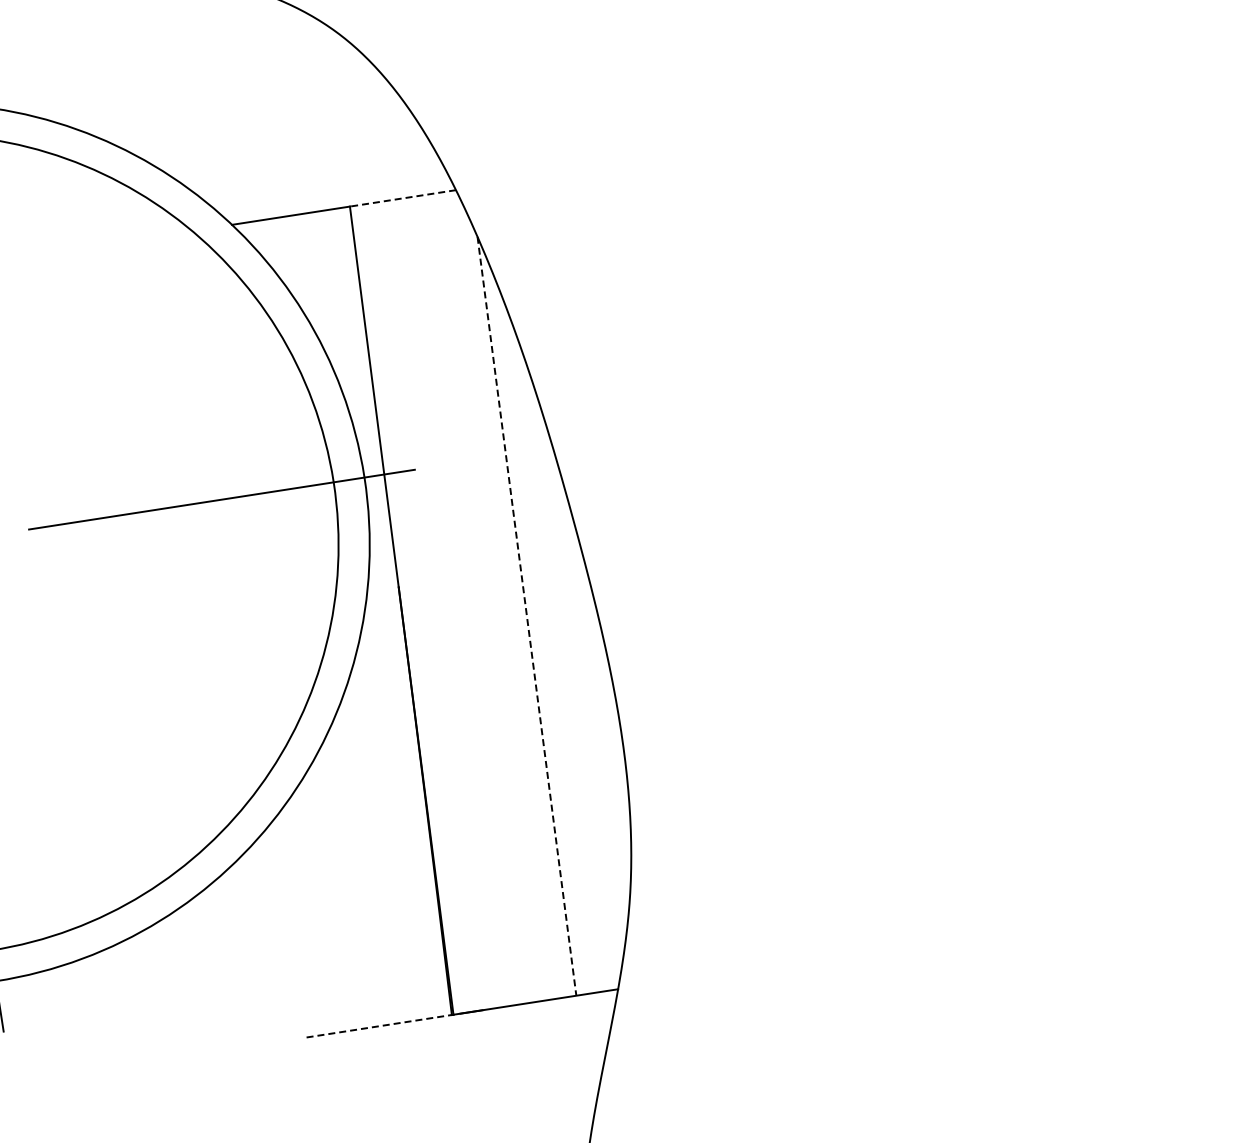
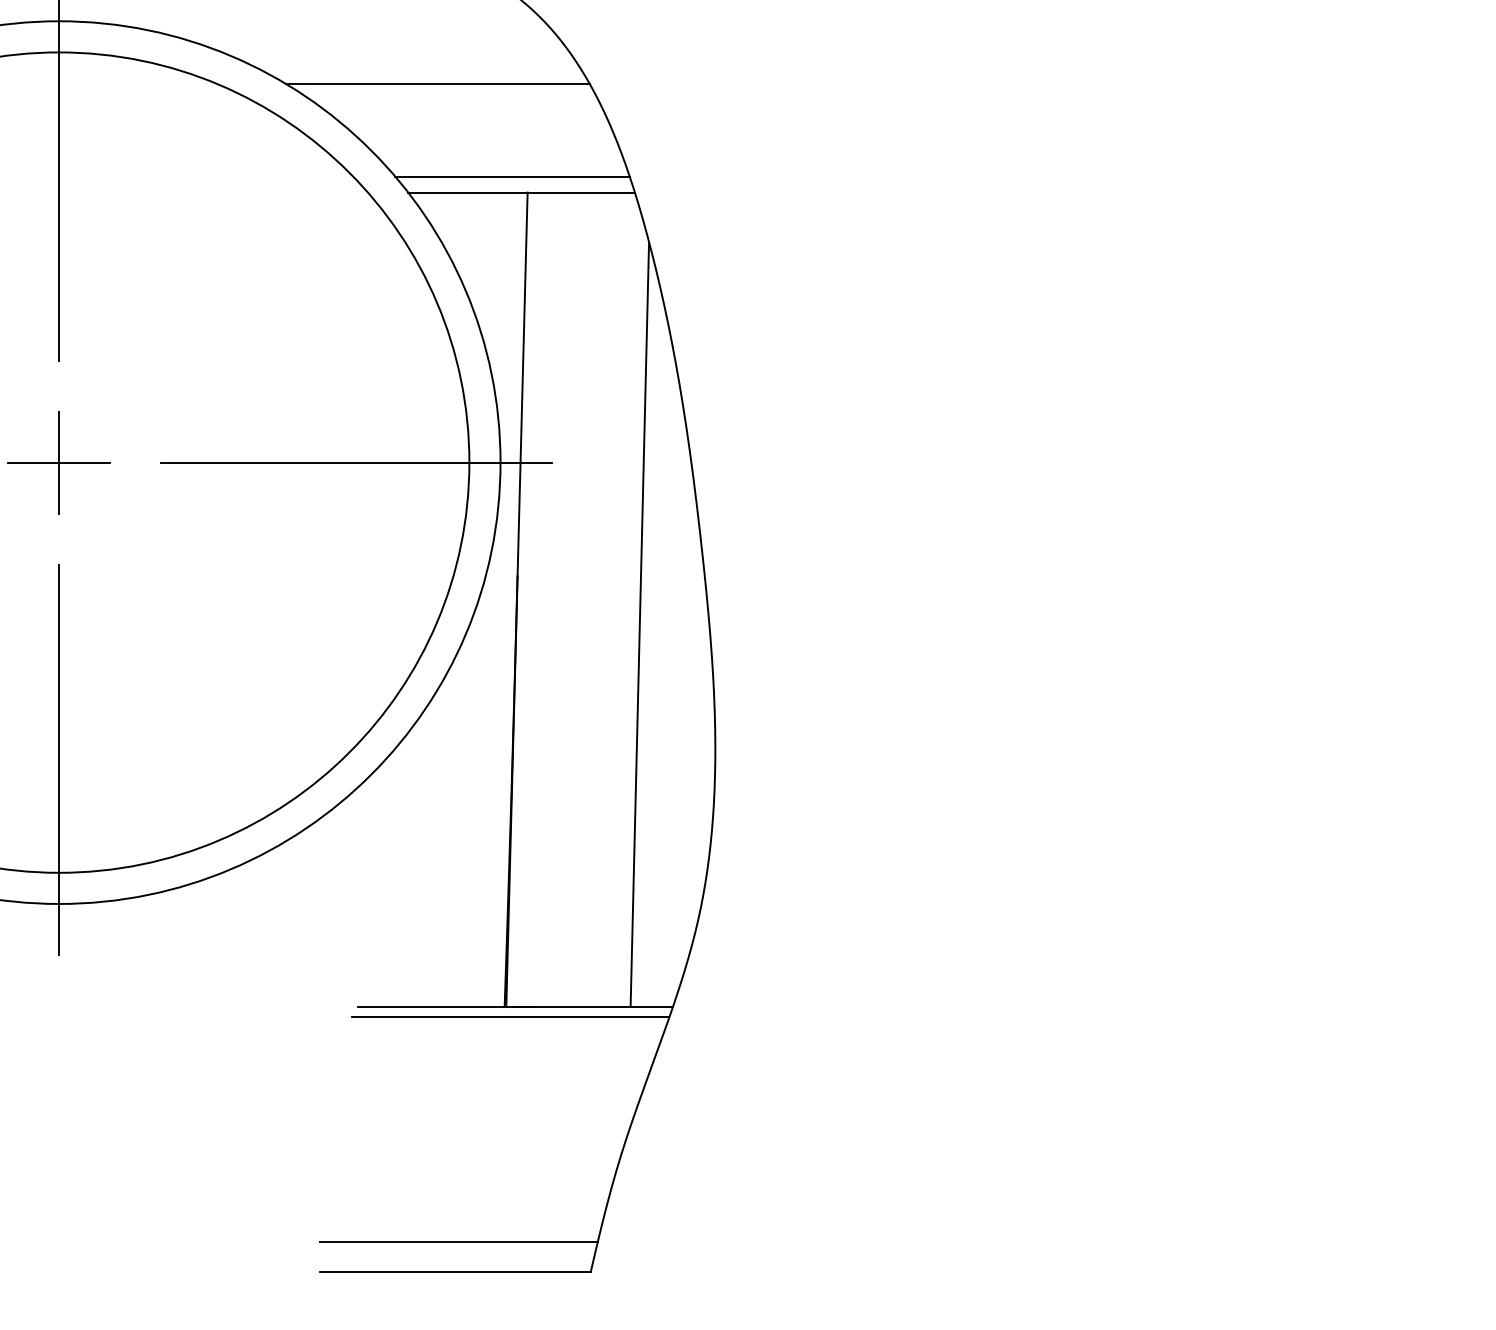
line: (244, 113) -> (437, 84), added
line: (332, 192) -> (512, 176), added
line: (403, 198) -> (581, 192), dashed -> solid
line: (526, 617) -> (639, 625), dashed -> solid
line: (459, 1024) -> (510, 1017), added
line: (379, 1026) -> (431, 1007), dashed -> solid

